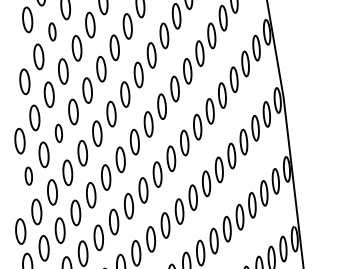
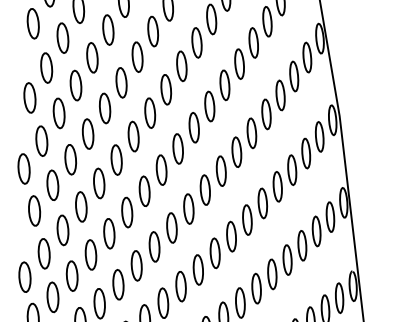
part: (52, 31) -> (62, 37), size x1.43
part: (58, 133) -> (70, 159), size x1.43
part: (28, 175) -> (34, 210), size x1.43

